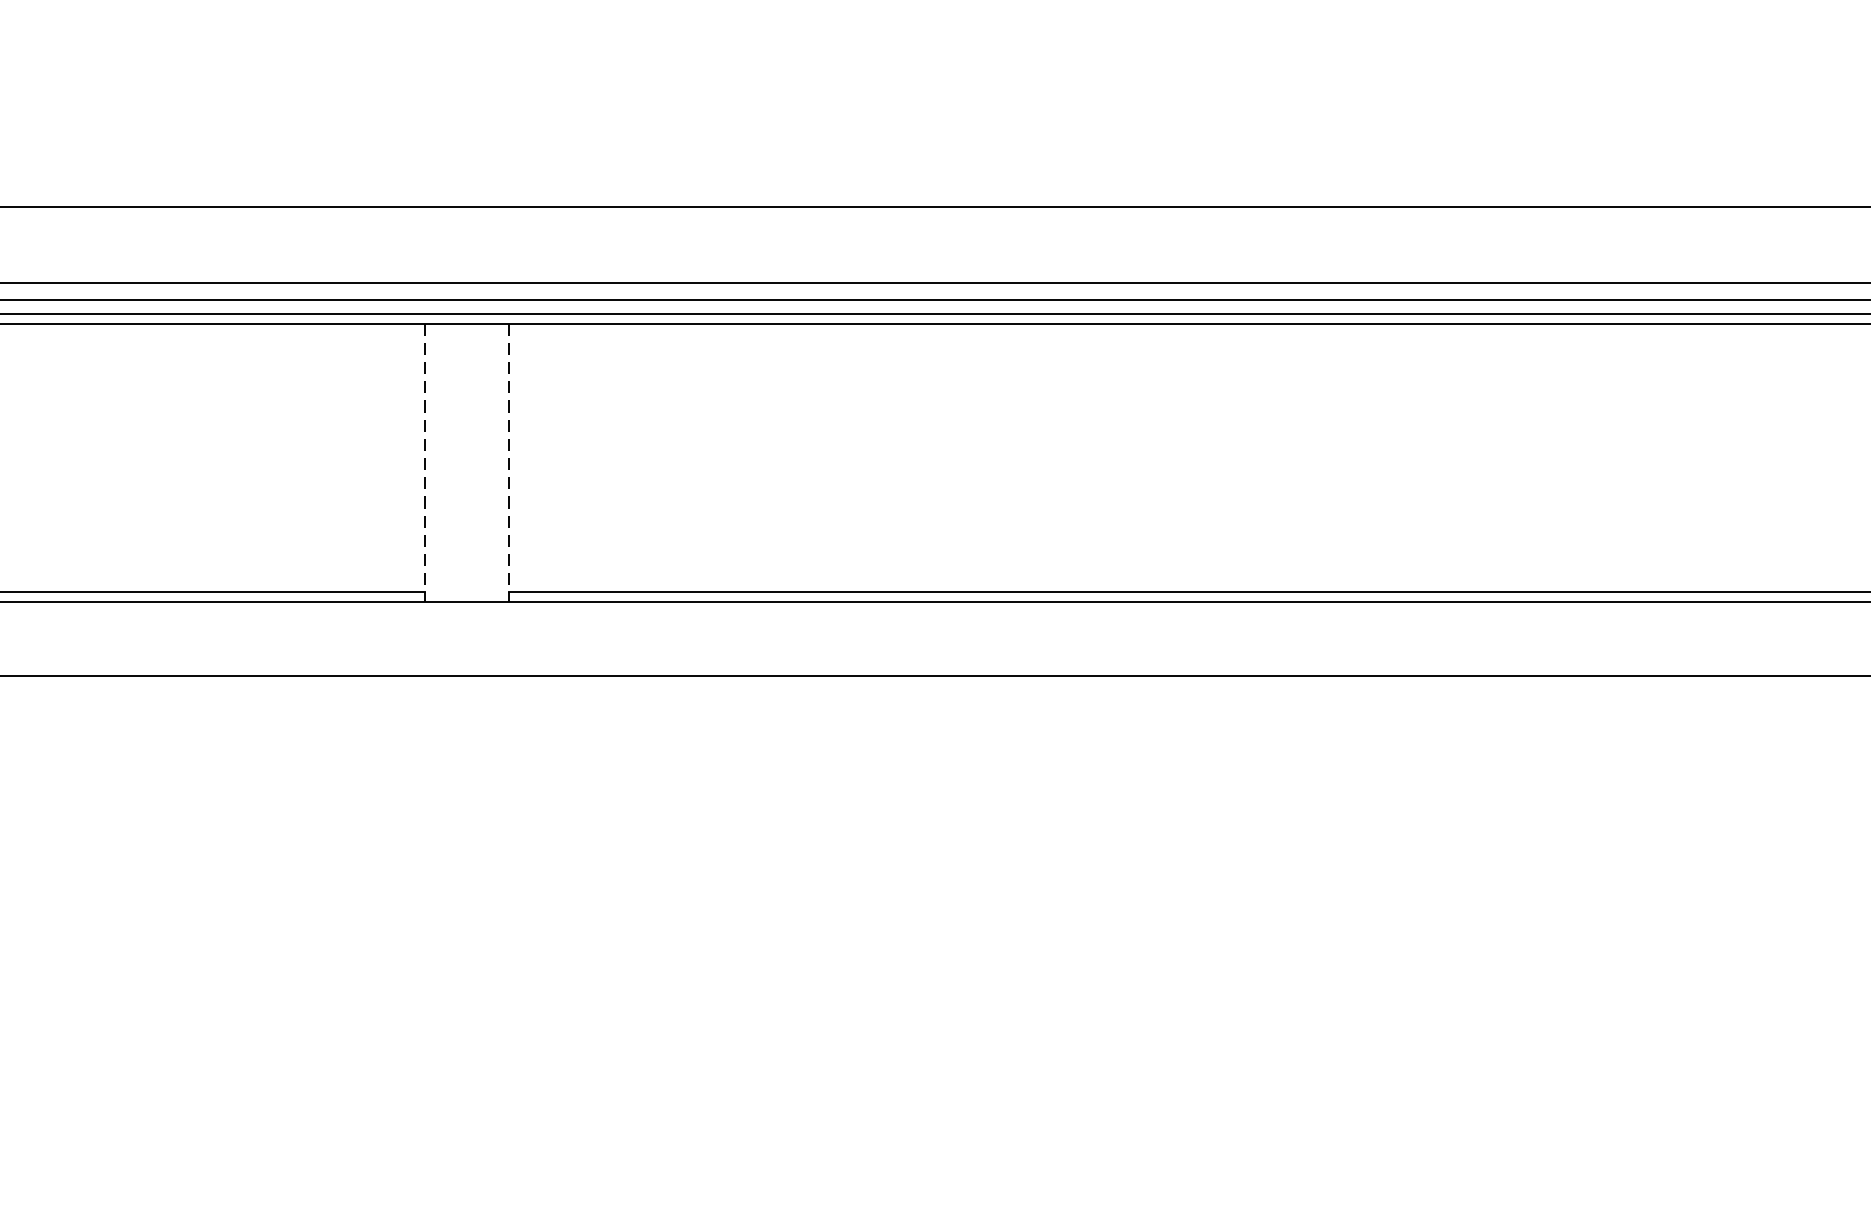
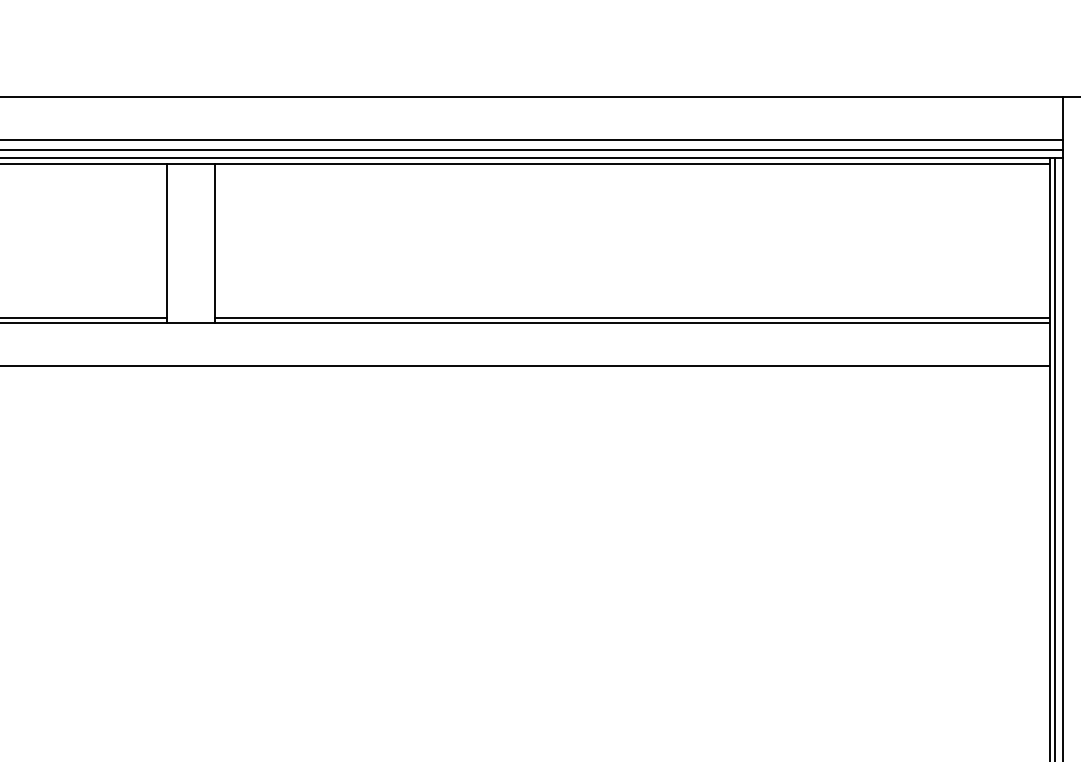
line: (424, 462) -> (166, 243), dashed -> solid
line: (508, 462) -> (214, 243), dashed -> solid

